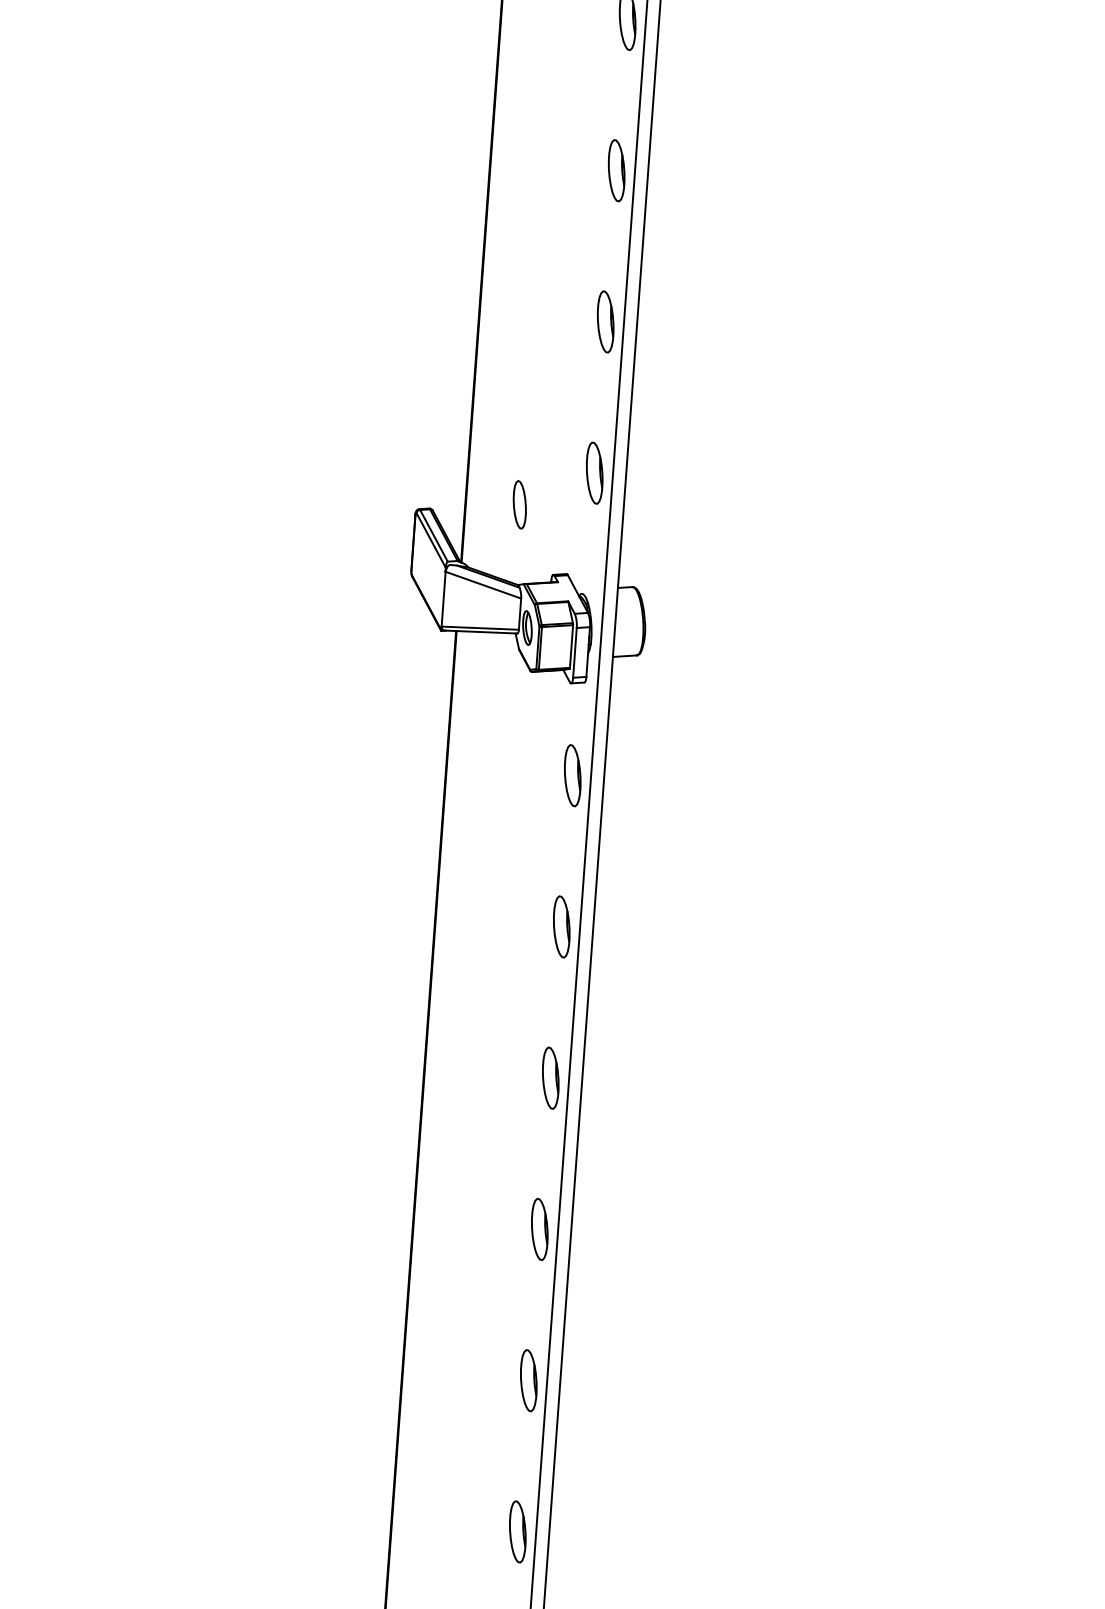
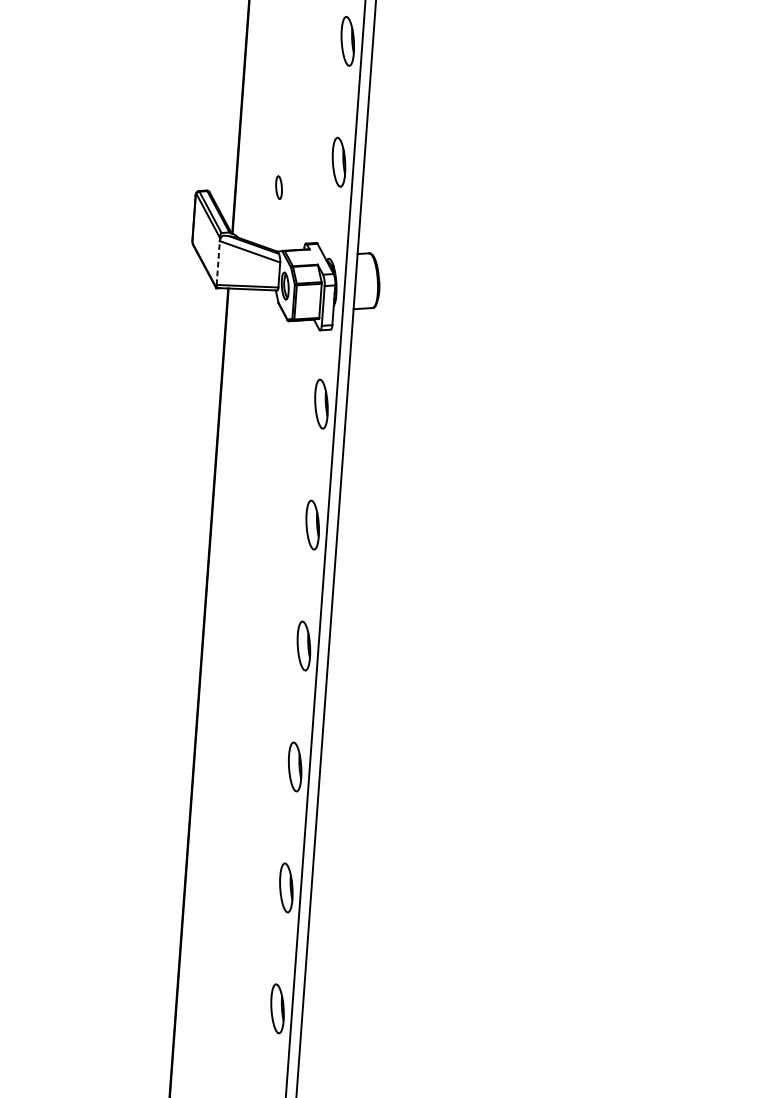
part: (519, 504) -> (278, 187), size x0.6
line: (443, 598) -> (218, 262), solid -> dashed

